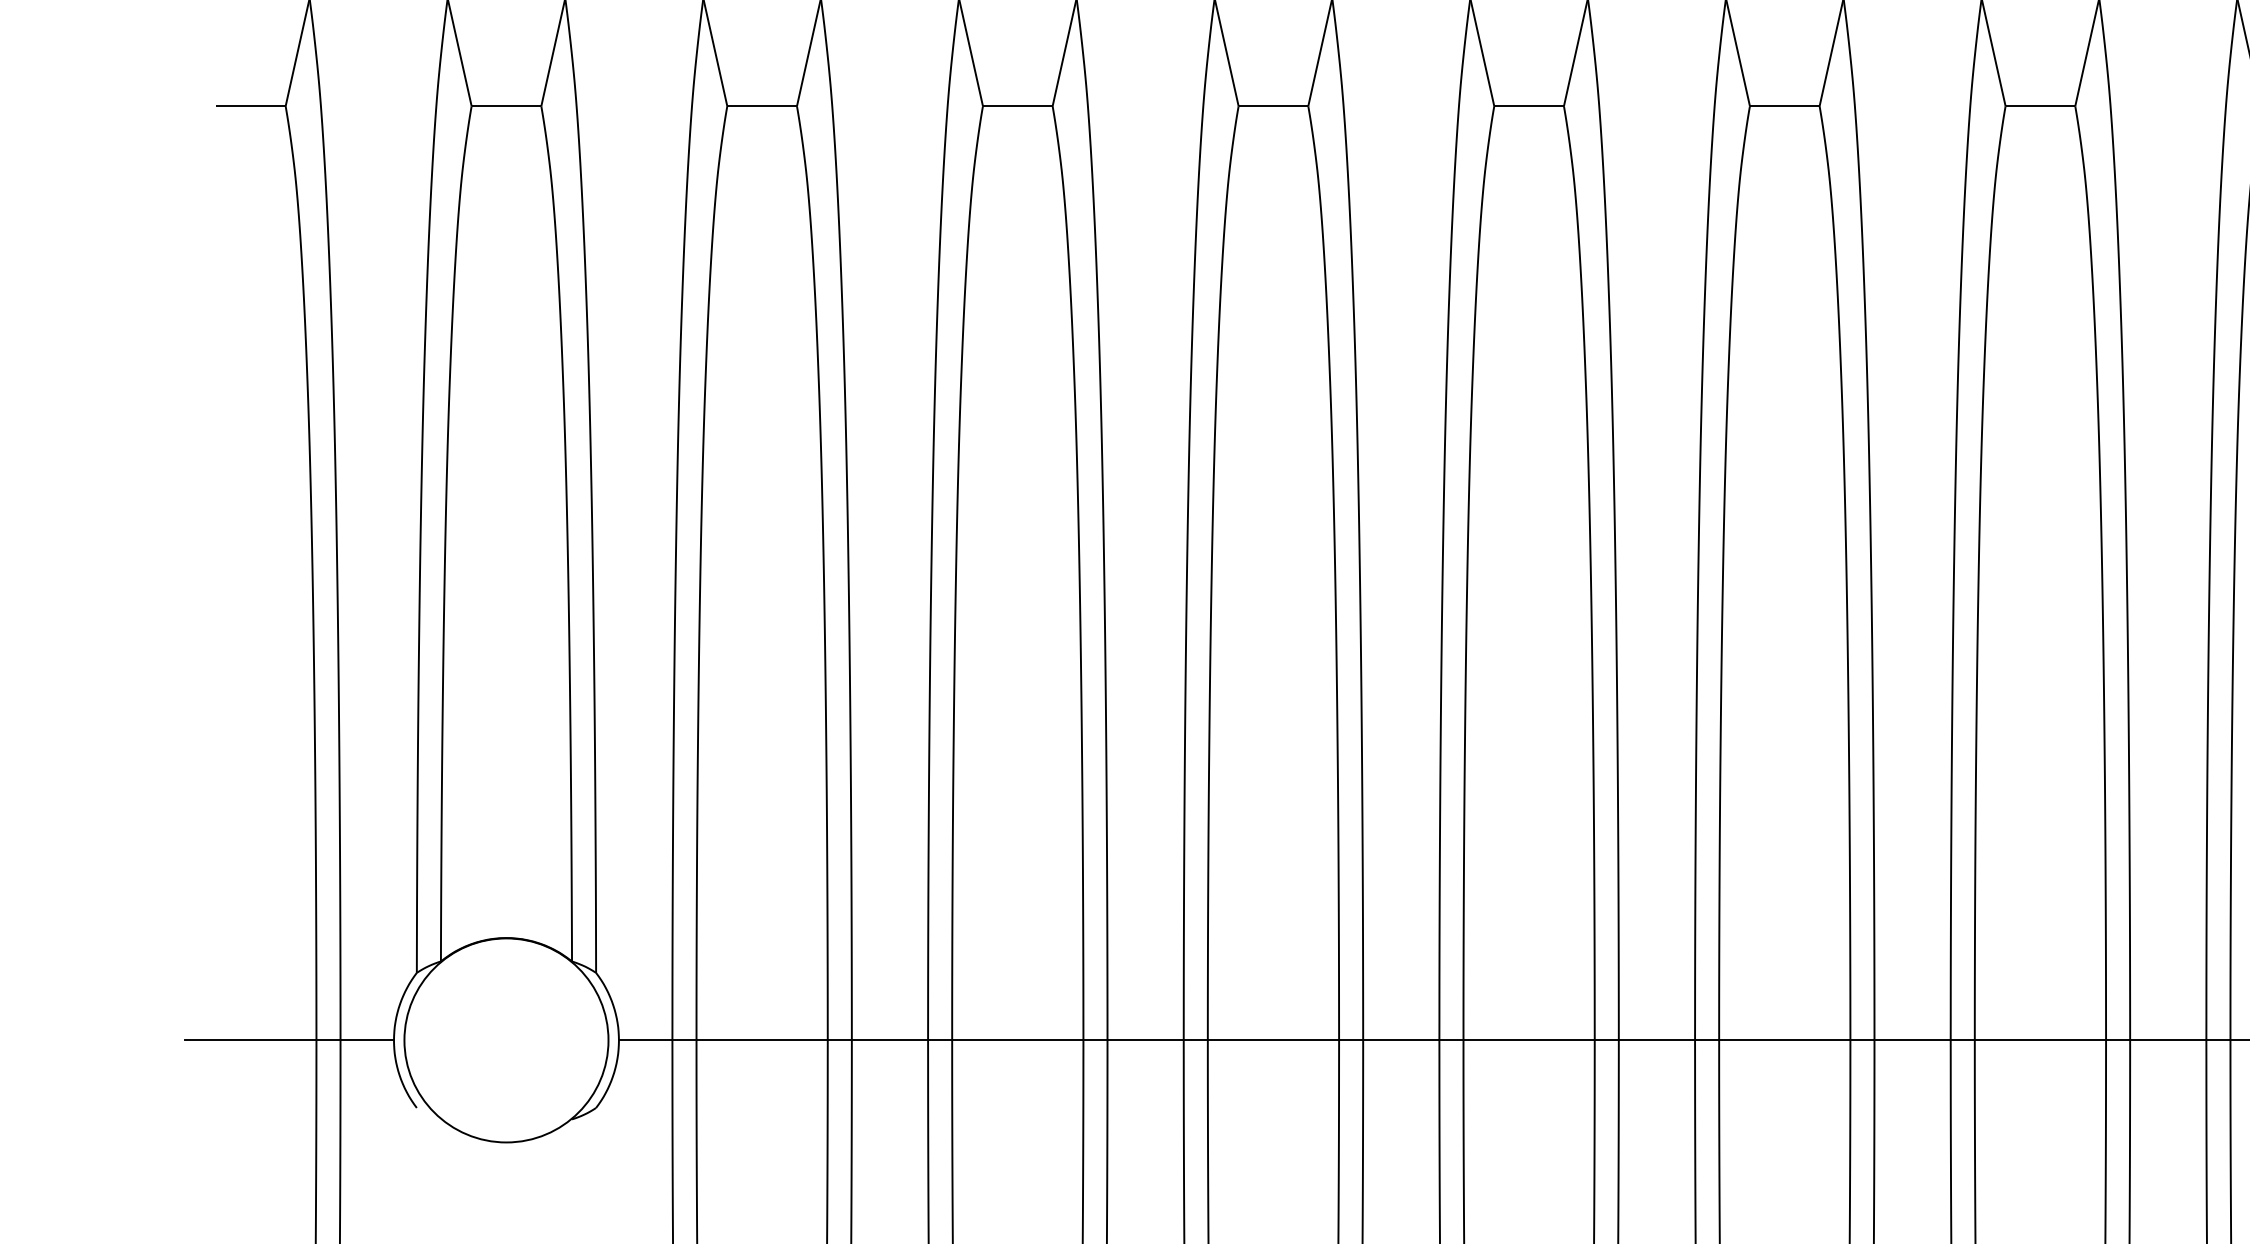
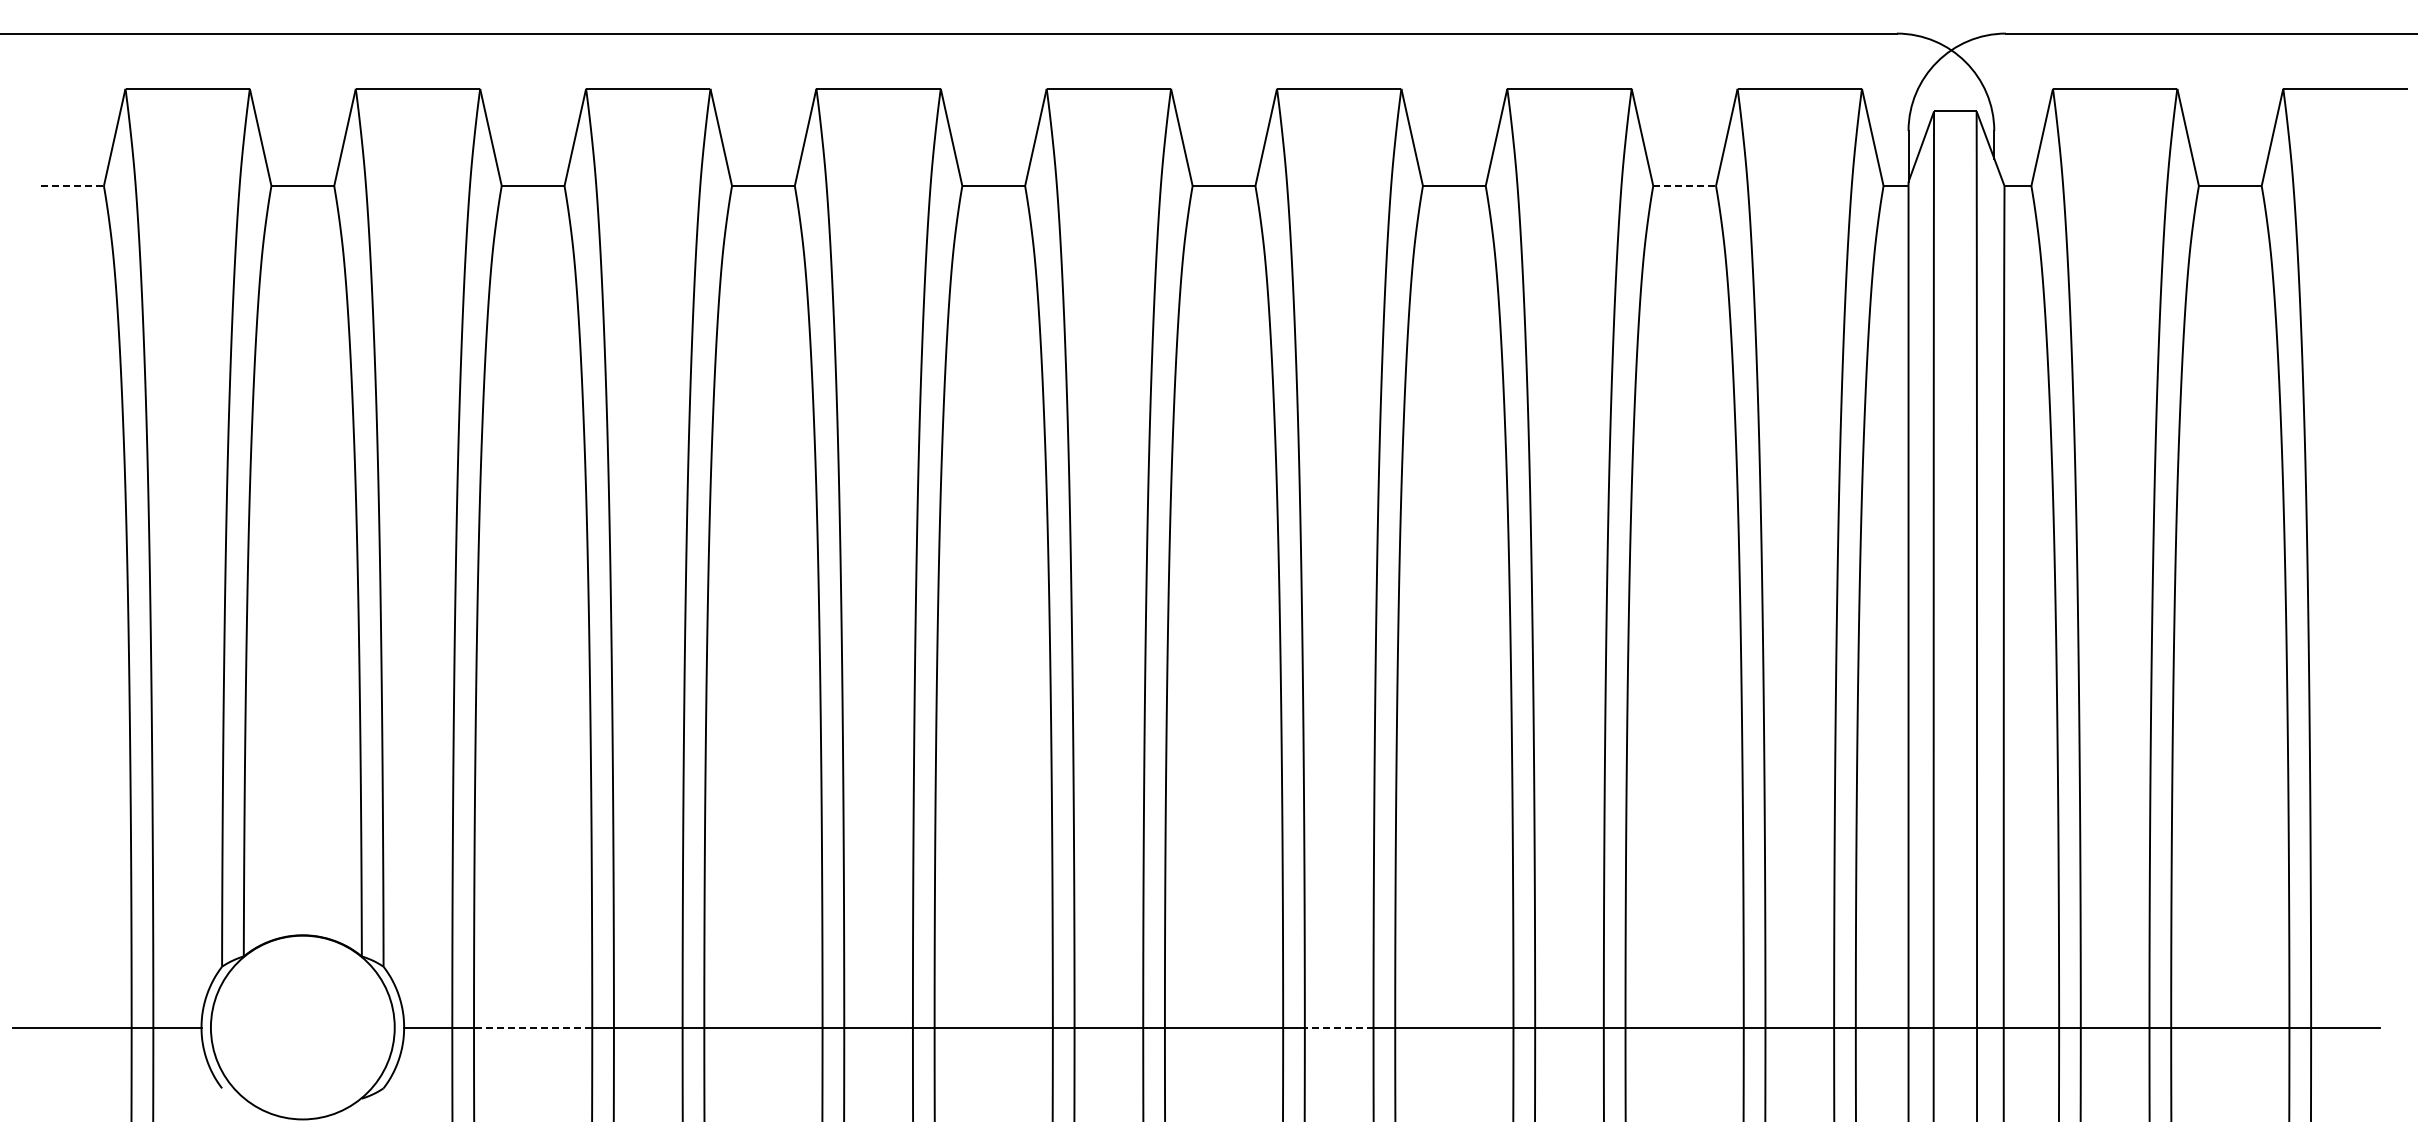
line: (250, 106) -> (72, 186), solid -> dashed
line: (2040, 106) -> (1684, 186), solid -> dashed
line: (761, 1040) -> (532, 1027), solid -> dashed
line: (1656, 1040) -> (1338, 1027), solid -> dashed

